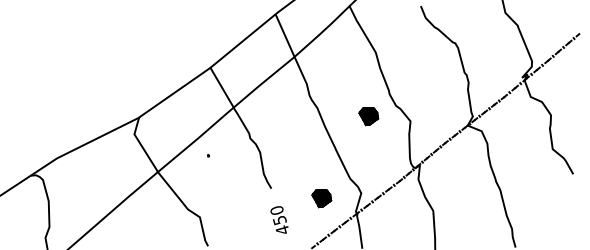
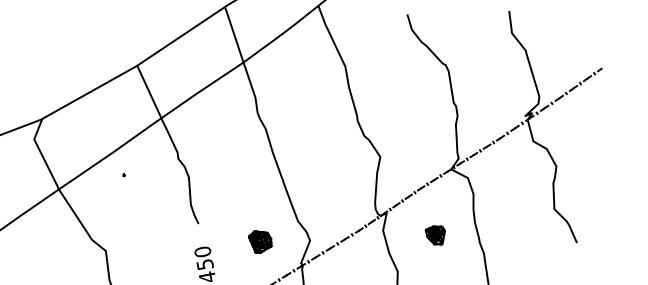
part: (368, 116) -> (328, 145), removed
part: (459, 178) -> (434, 234), added

